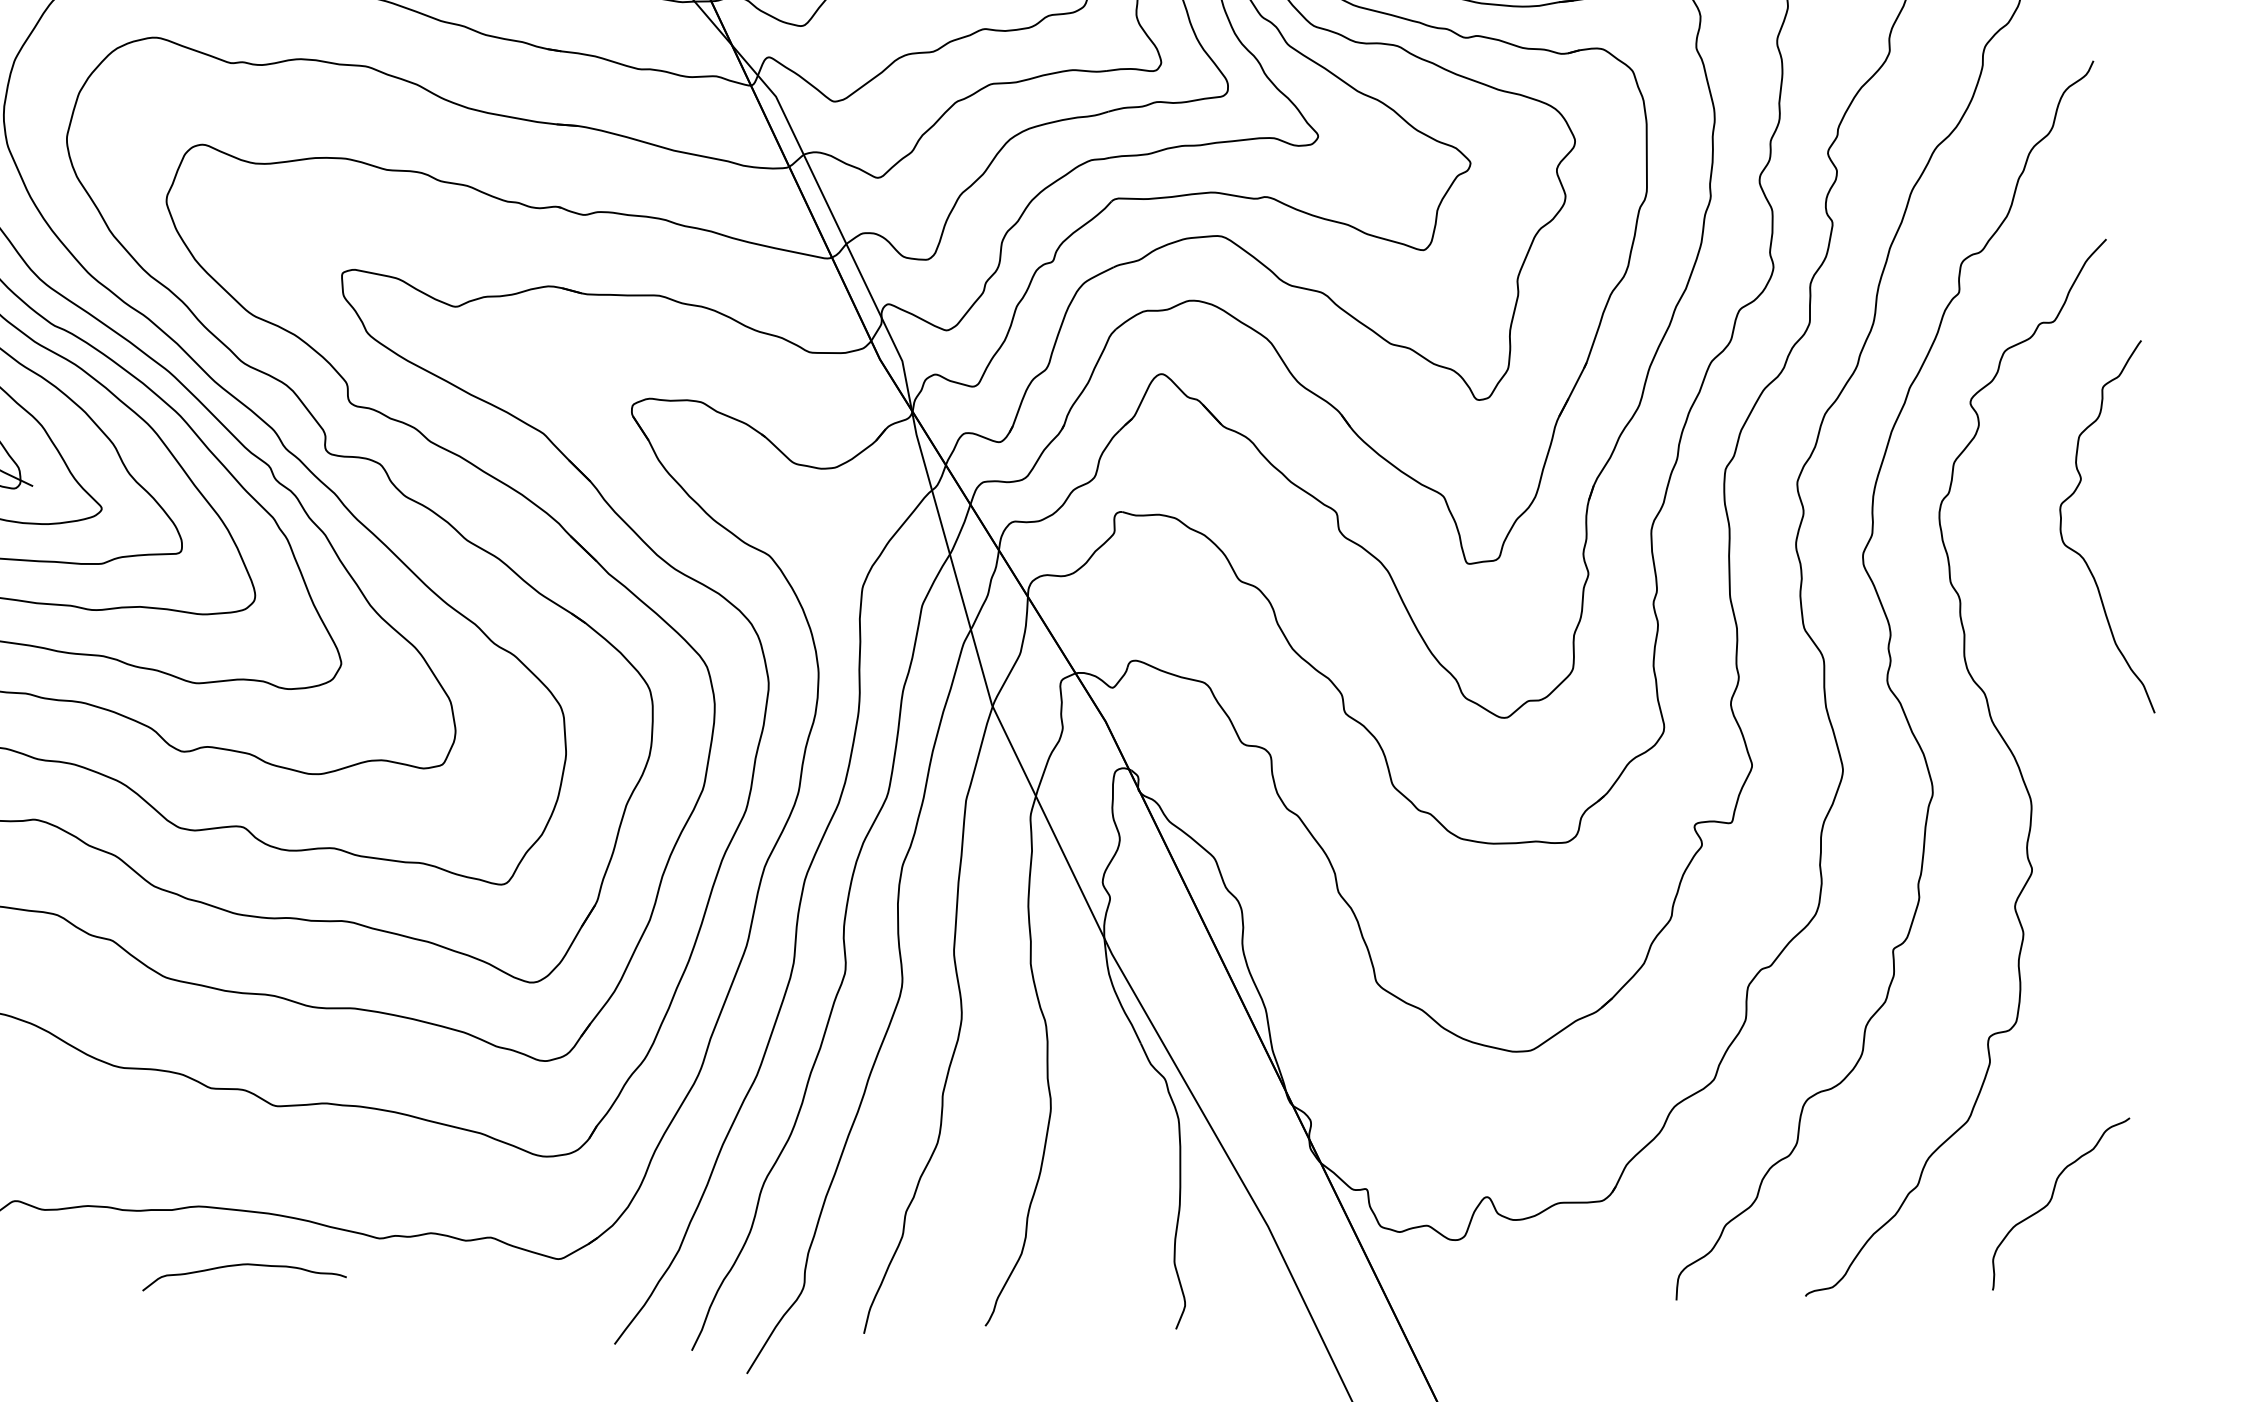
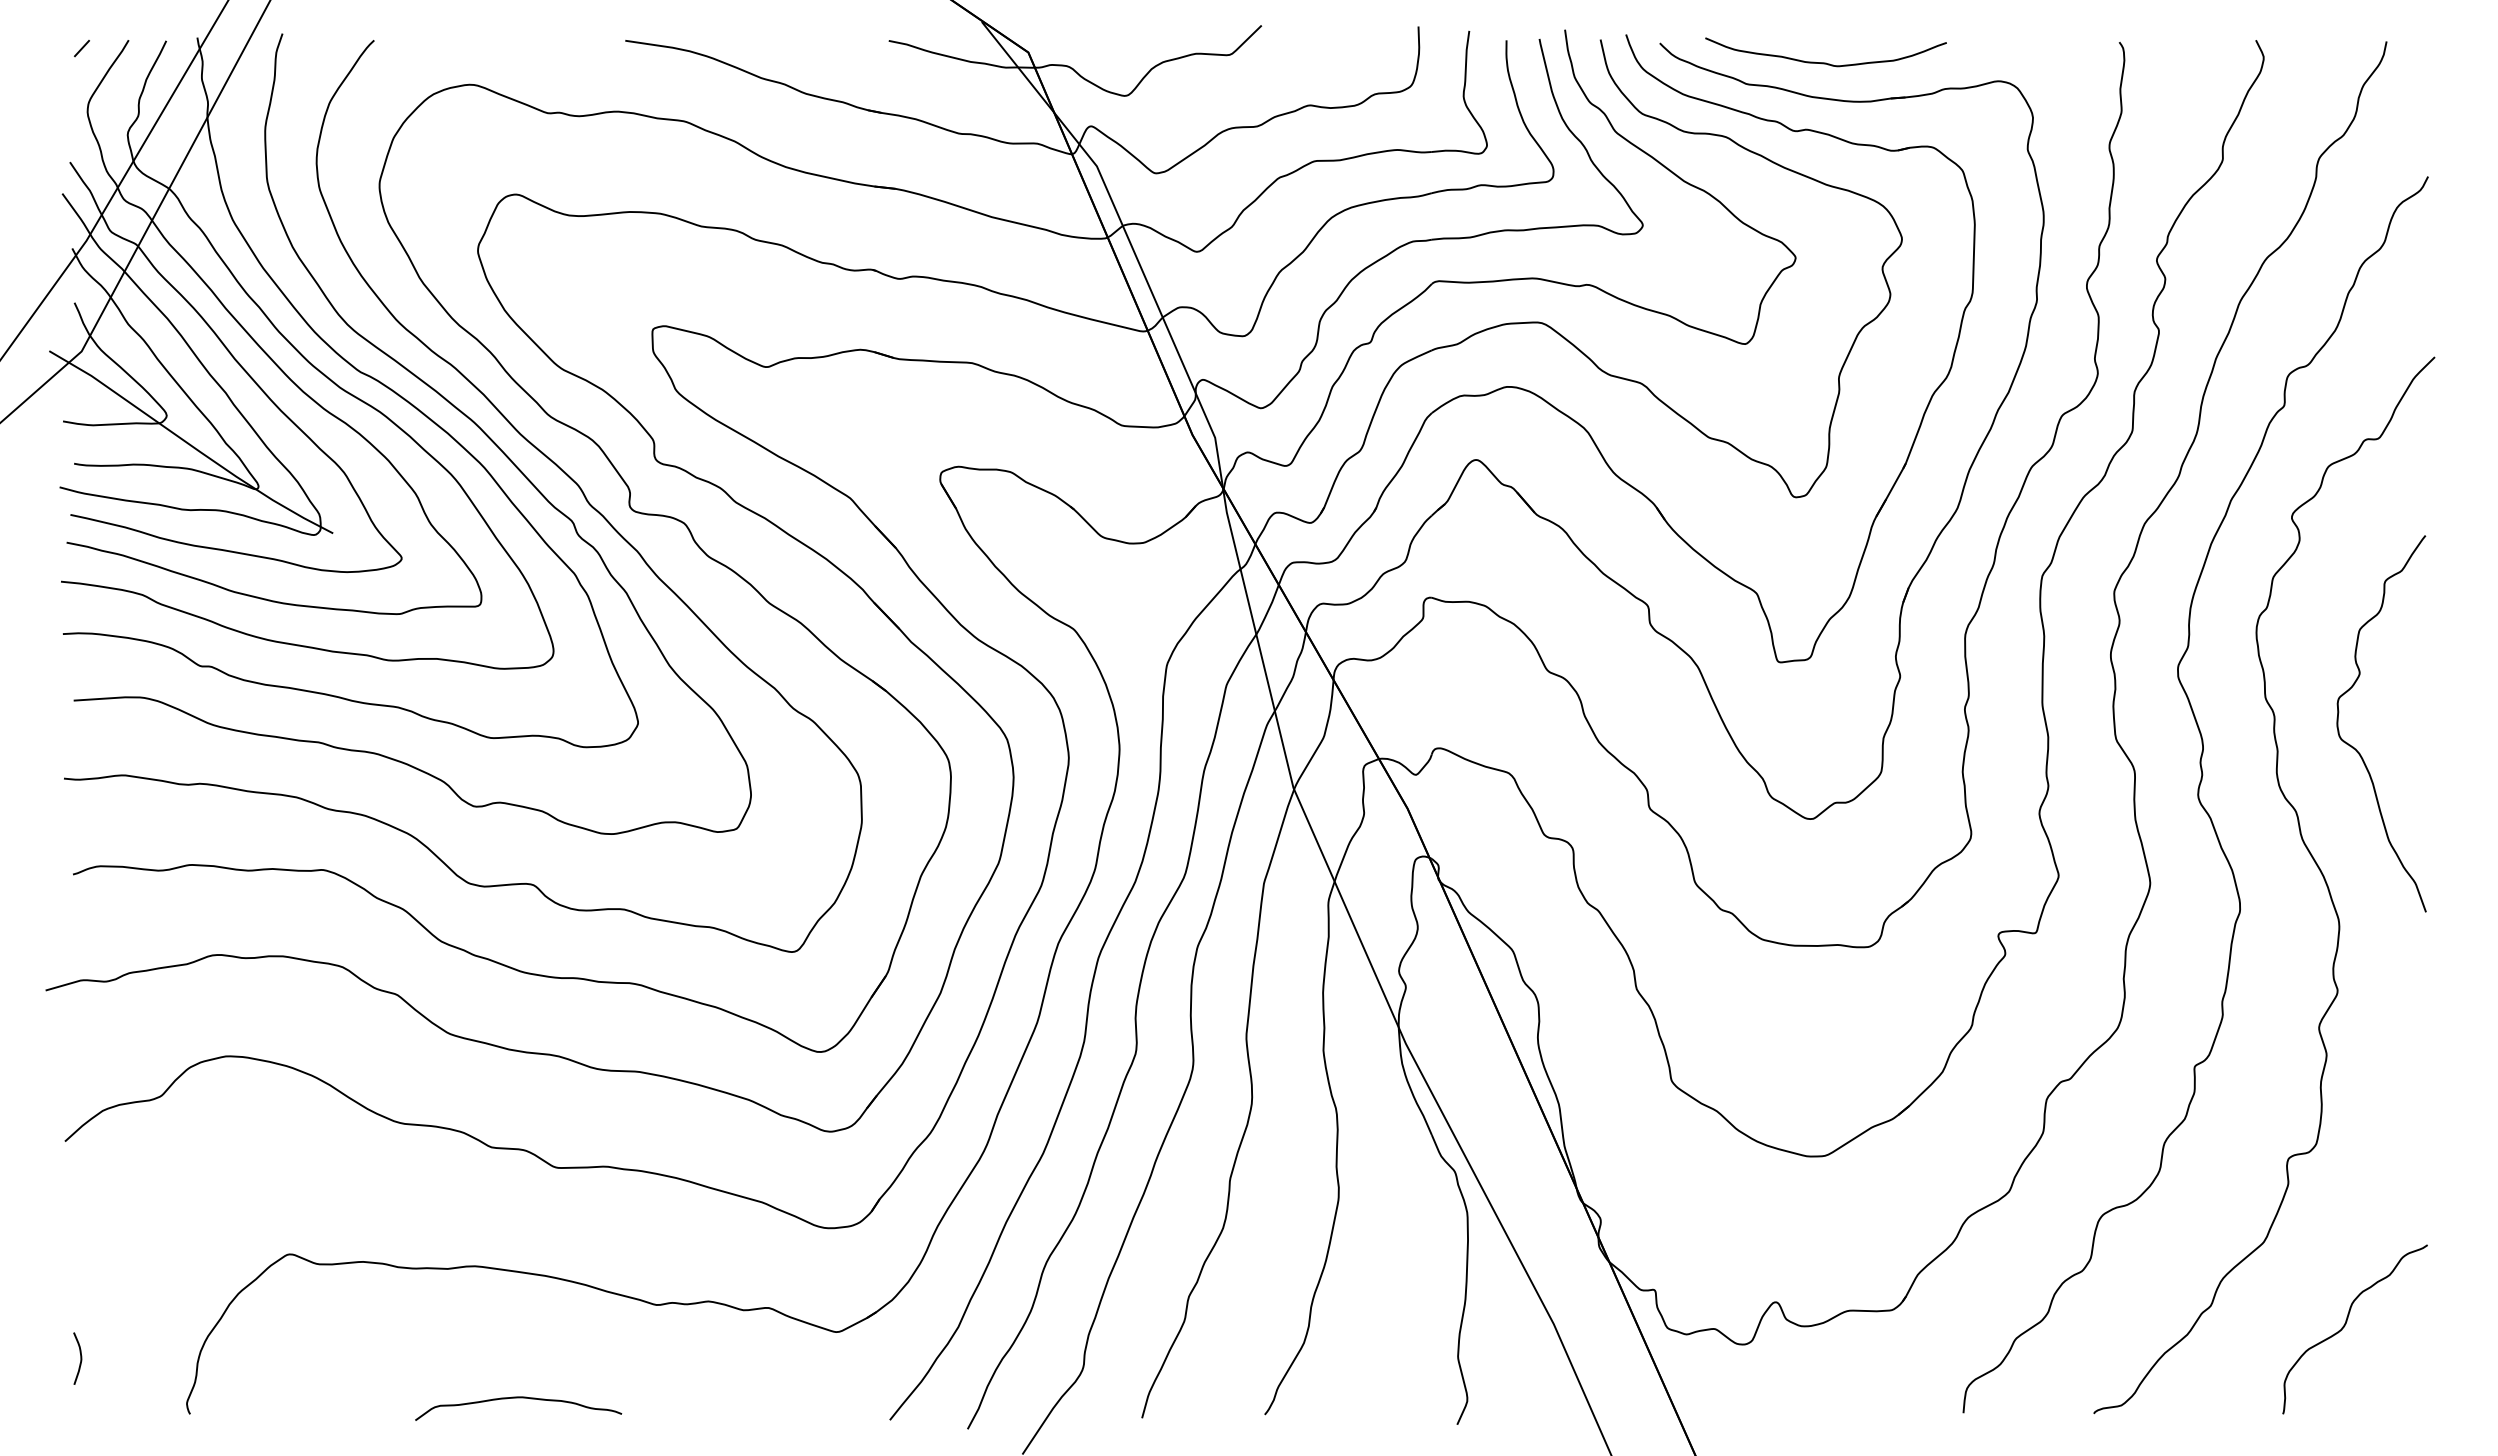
curve: (2079, 553) -> (2355, 748), moved
curve: (243, 1265) -> (518, 1398), moved

